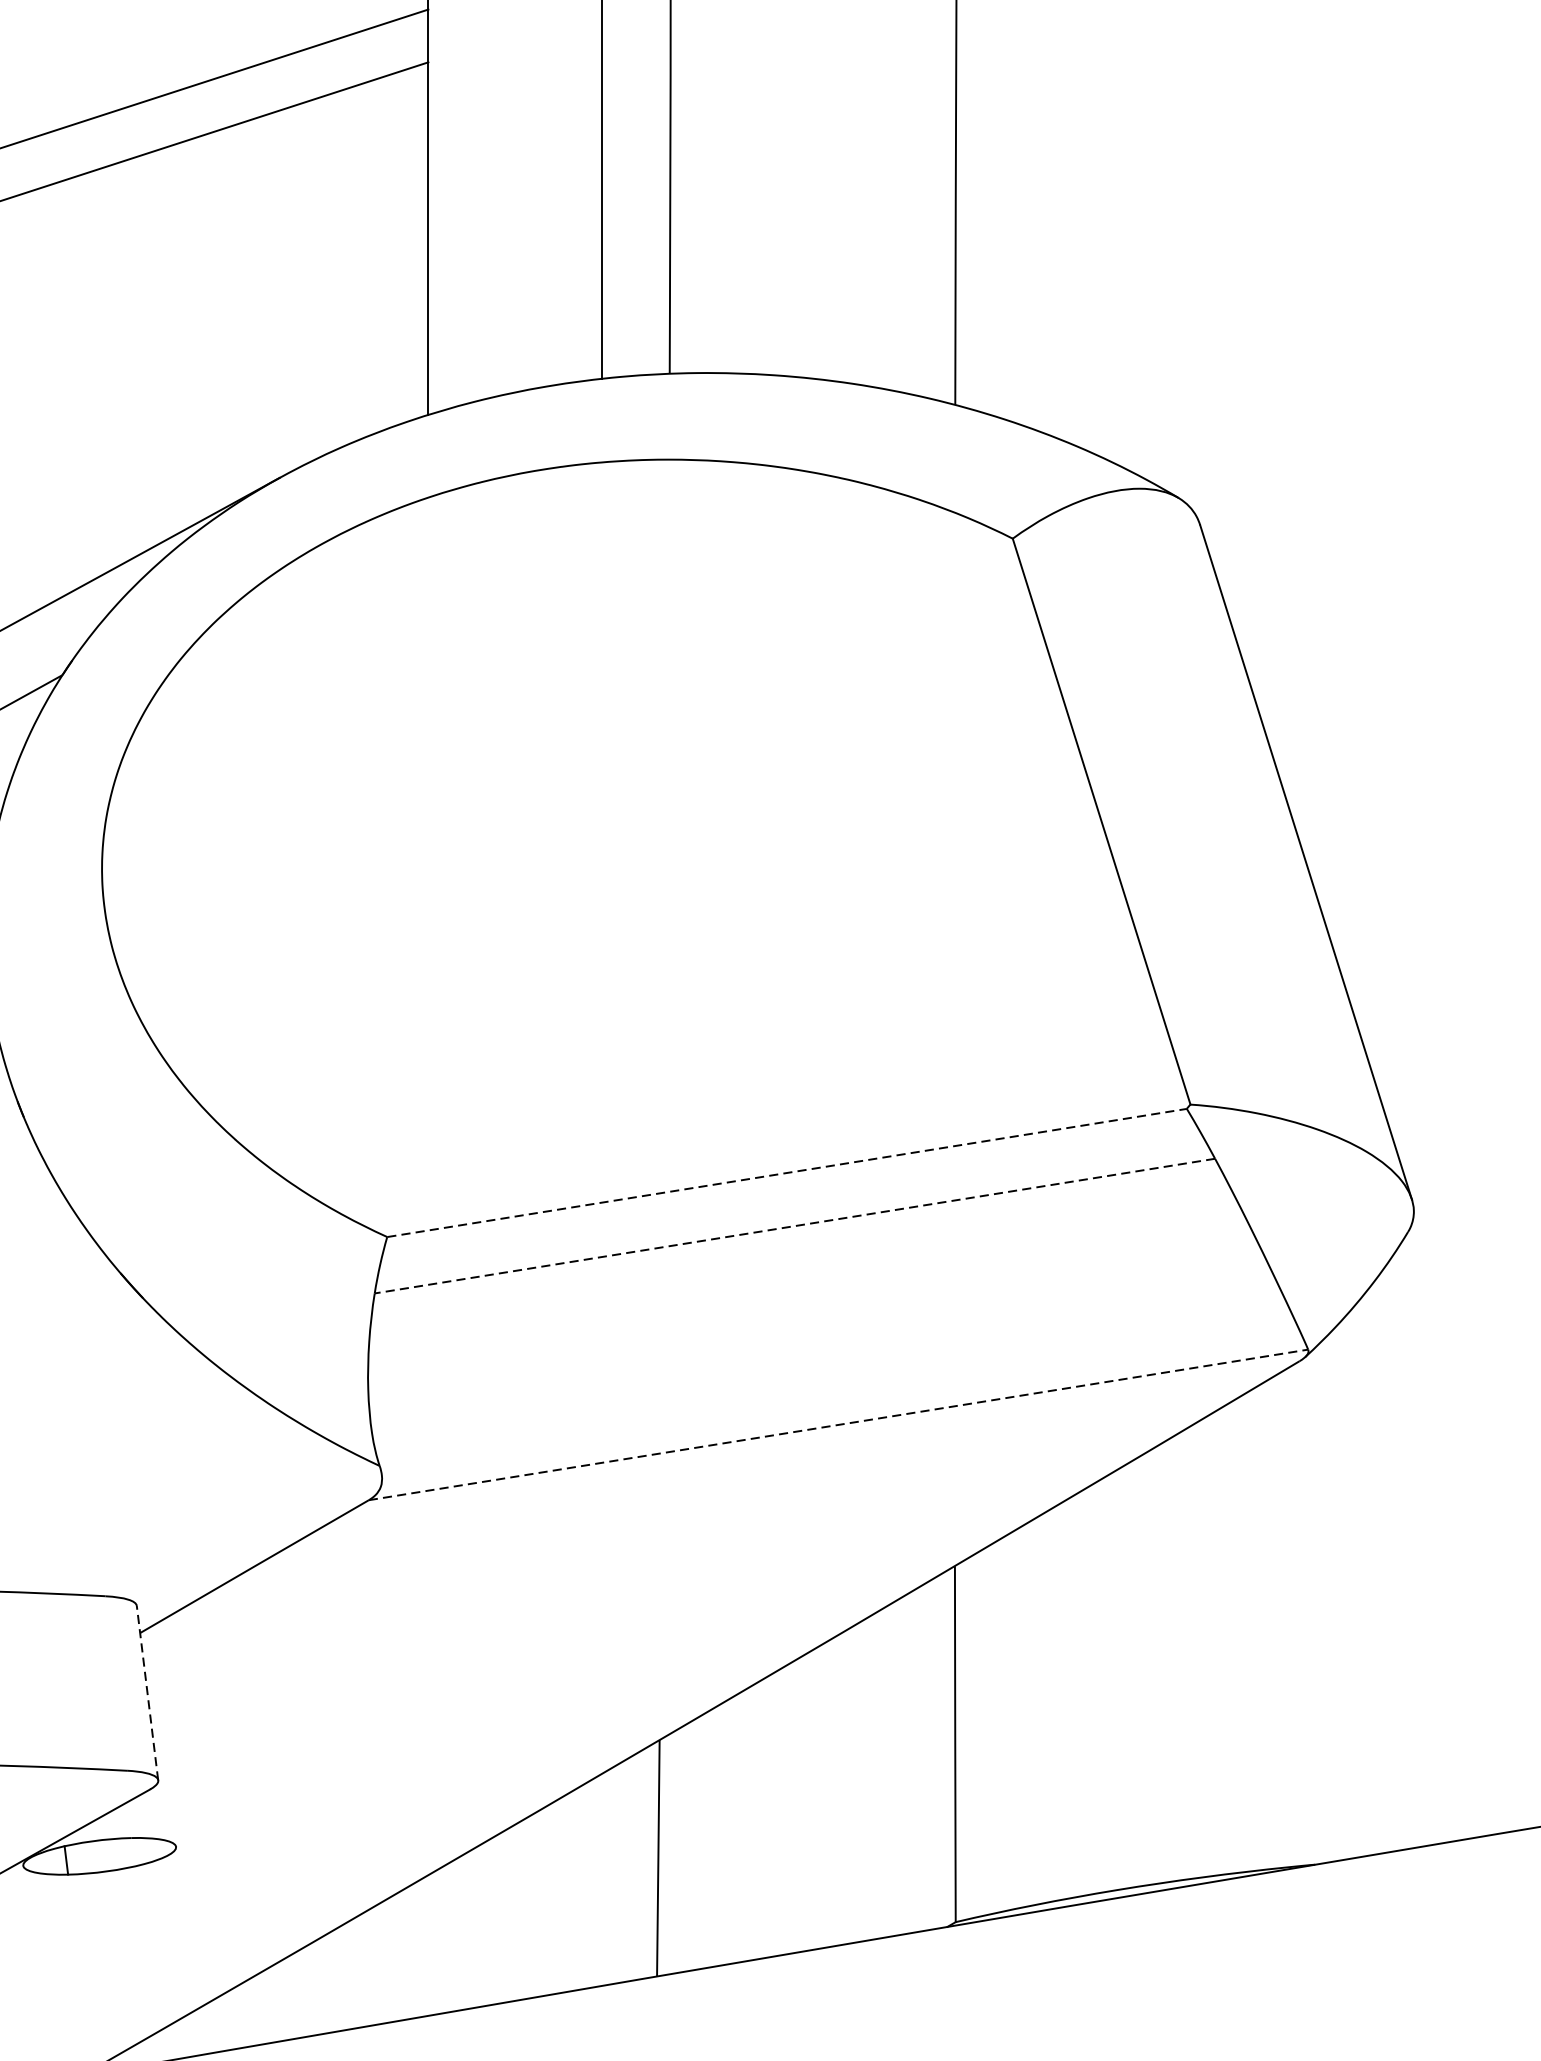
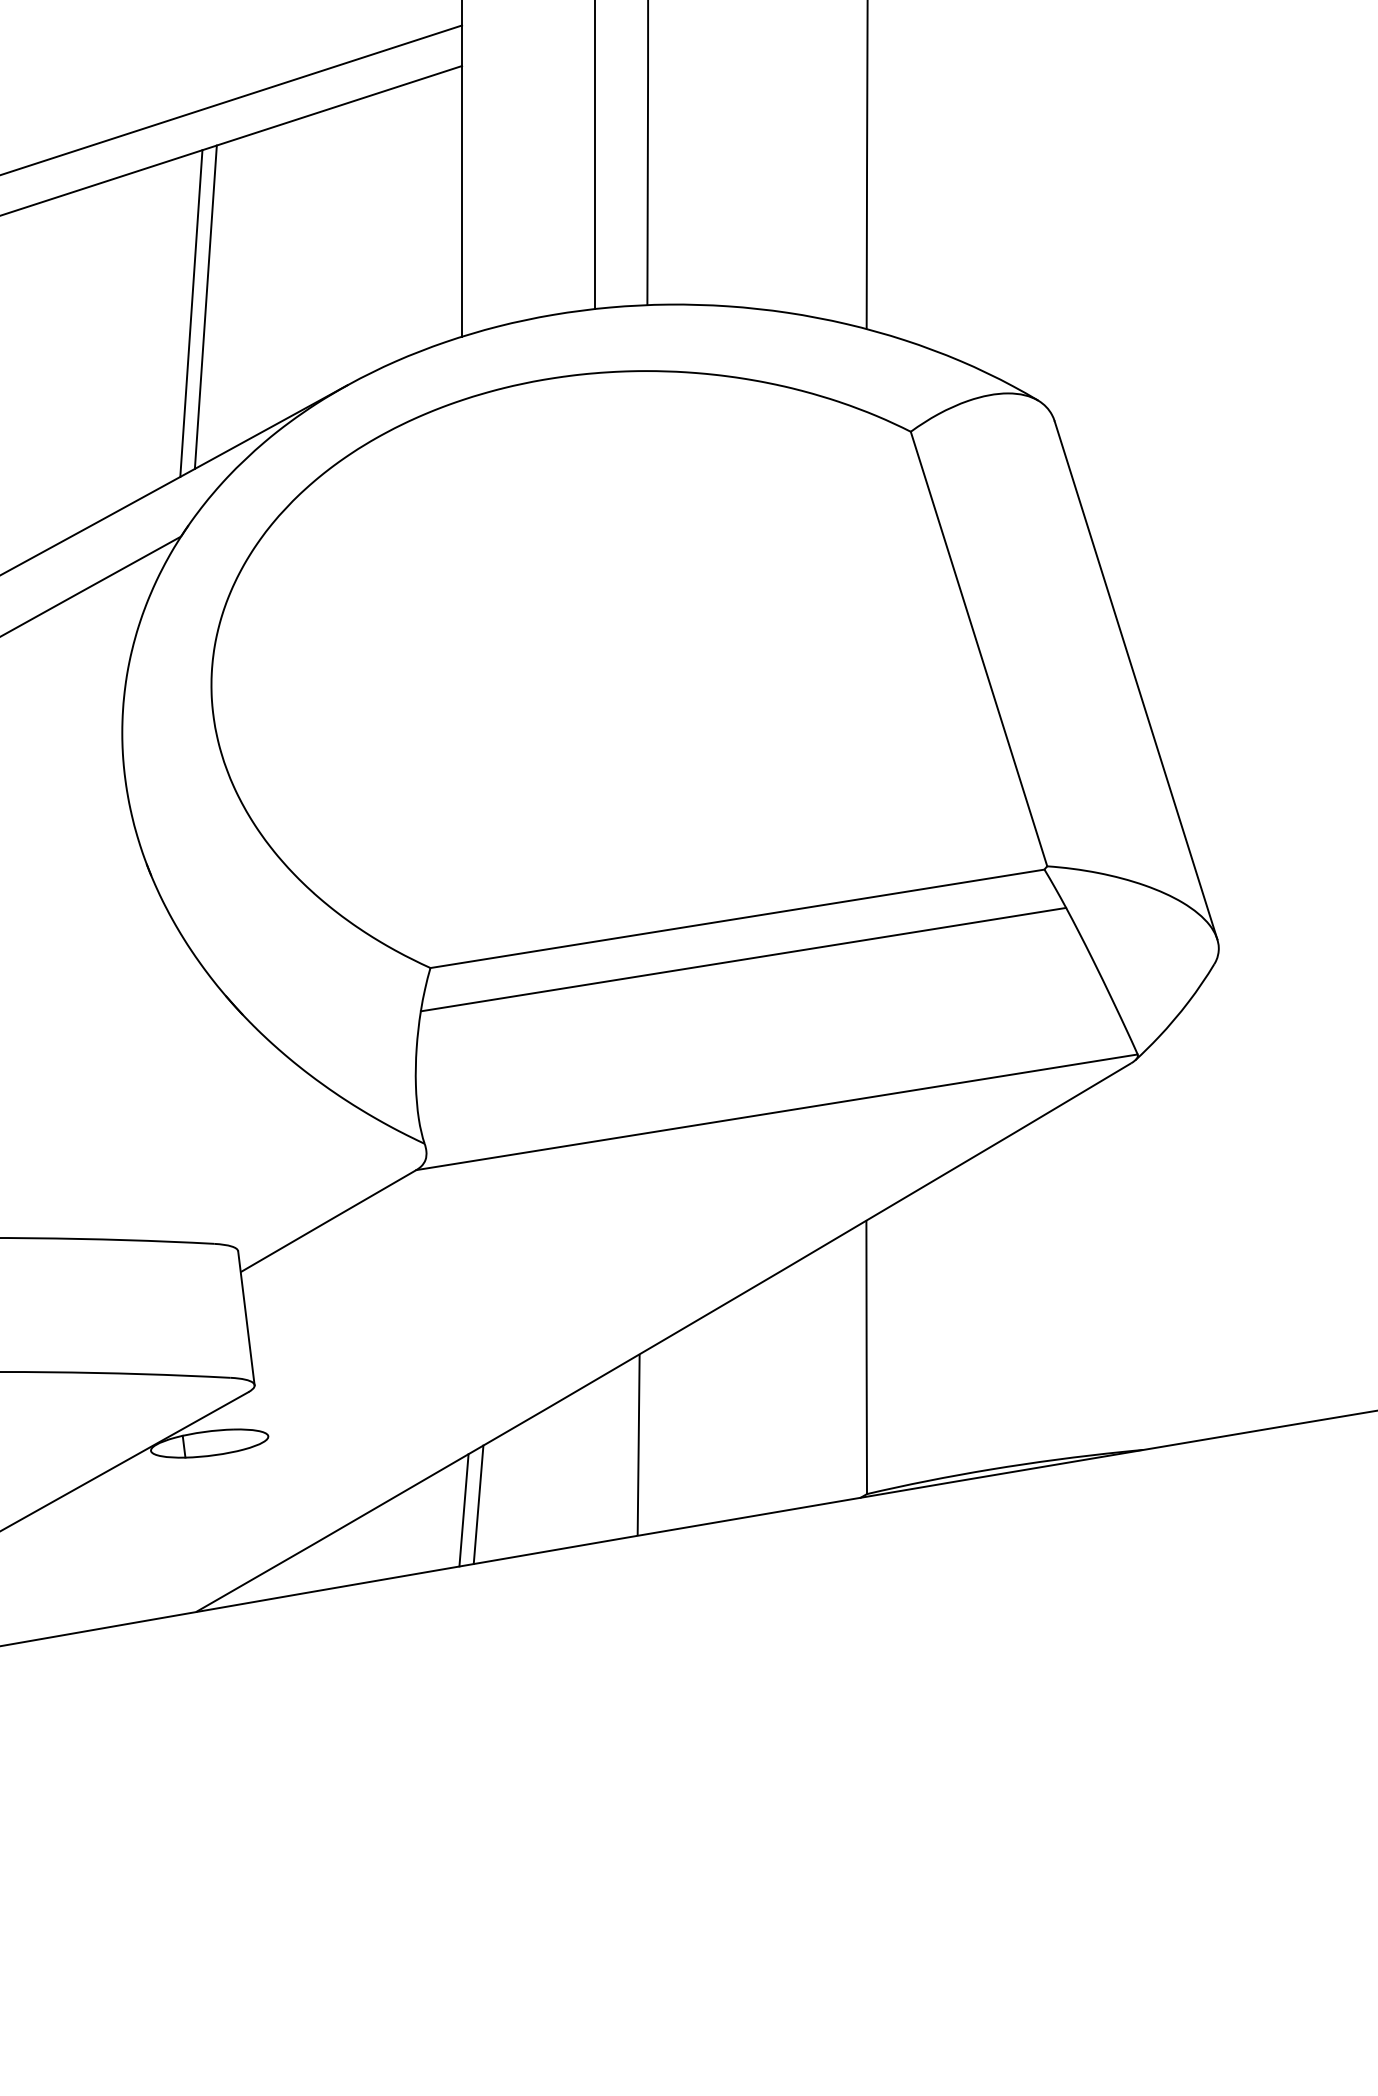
line: (94, 375) -> (205, 306), added
line: (76, 384) -> (191, 313), added
line: (787, 1172) -> (737, 918), dashed -> solid
line: (794, 1225) -> (743, 959), dashed -> solid
line: (839, 1425) -> (777, 1112), dashed -> solid
line: (147, 1692) -> (246, 1317), dashed -> solid
line: (449, 1935) -> (478, 1504), added
line: (430, 1943) -> (463, 1510), added

